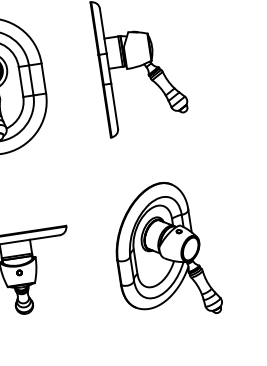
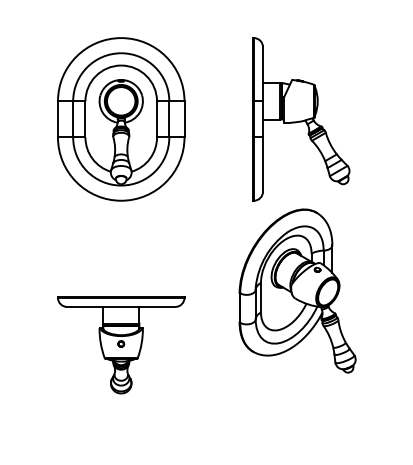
part: (165, 251) -> (297, 290), moved

